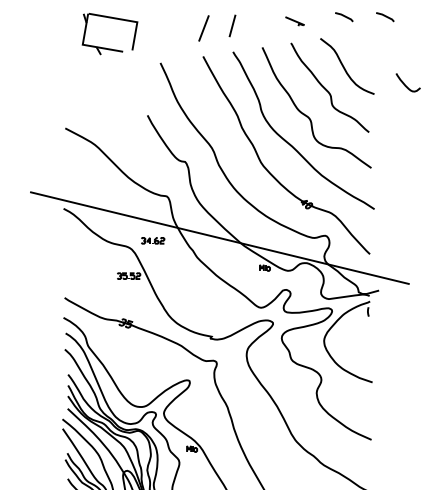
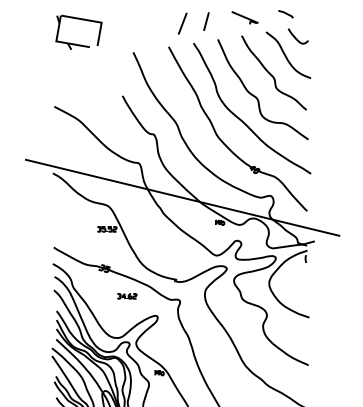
line: (385, 17) -> (320, 14), removed
part: (294, 21) -> (244, 17), size x1.67
part: (207, 22) -> (185, 18), moved
part: (105, 47) -> (75, 43), moved
curve: (405, 84) -> (296, 37), moved
part: (153, 240) -> (127, 296), moved

